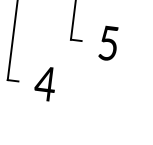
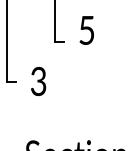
text: (108, 43) -> (86, 30), moved
text: (45, 83) -> (38, 81), 4 -> 3

